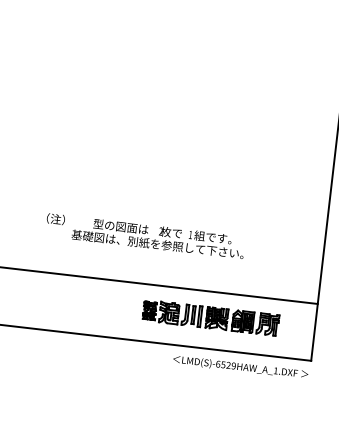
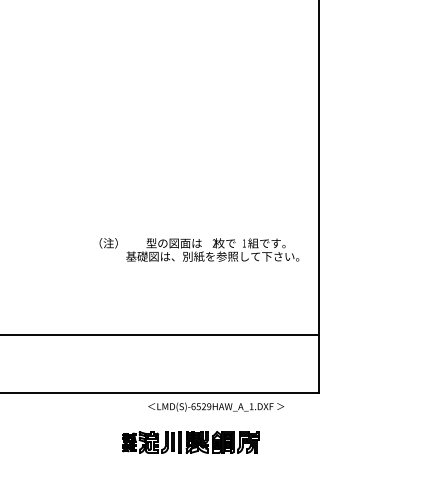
text: (145, 235) -> (199, 249), moved
part: (210, 317) -> (190, 442), moved
text: (241, 366) -> (216, 406), moved

